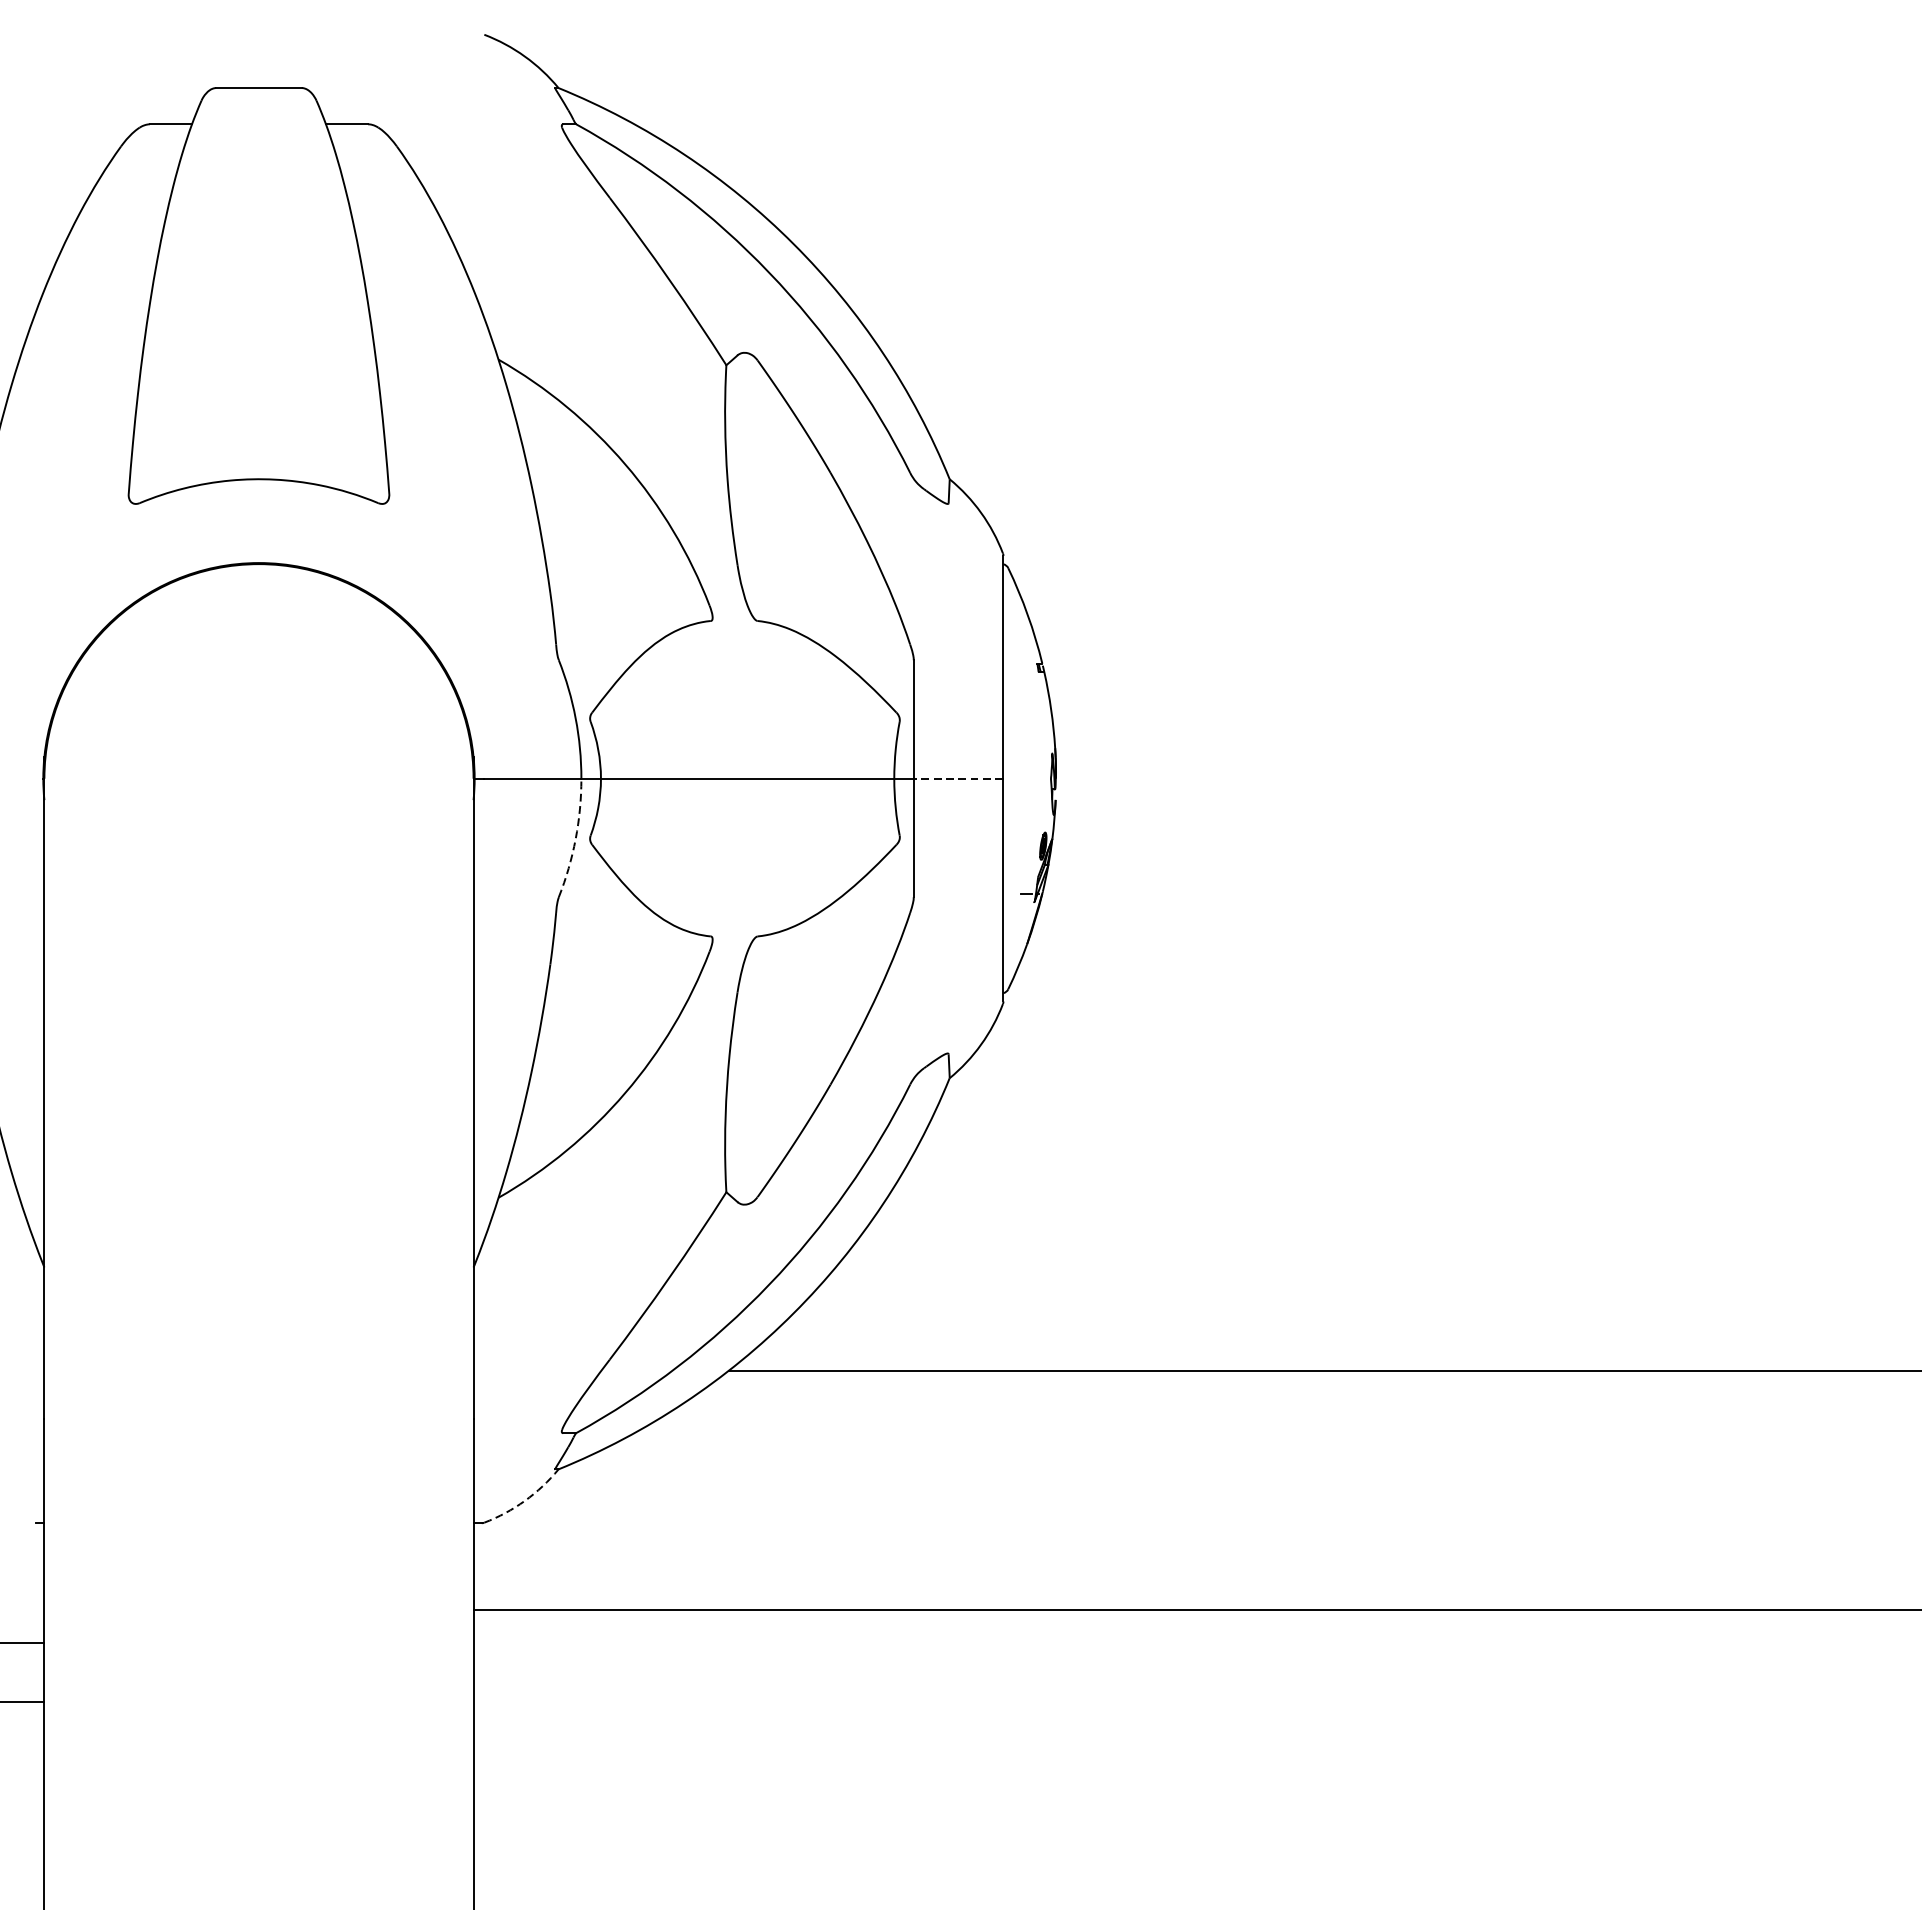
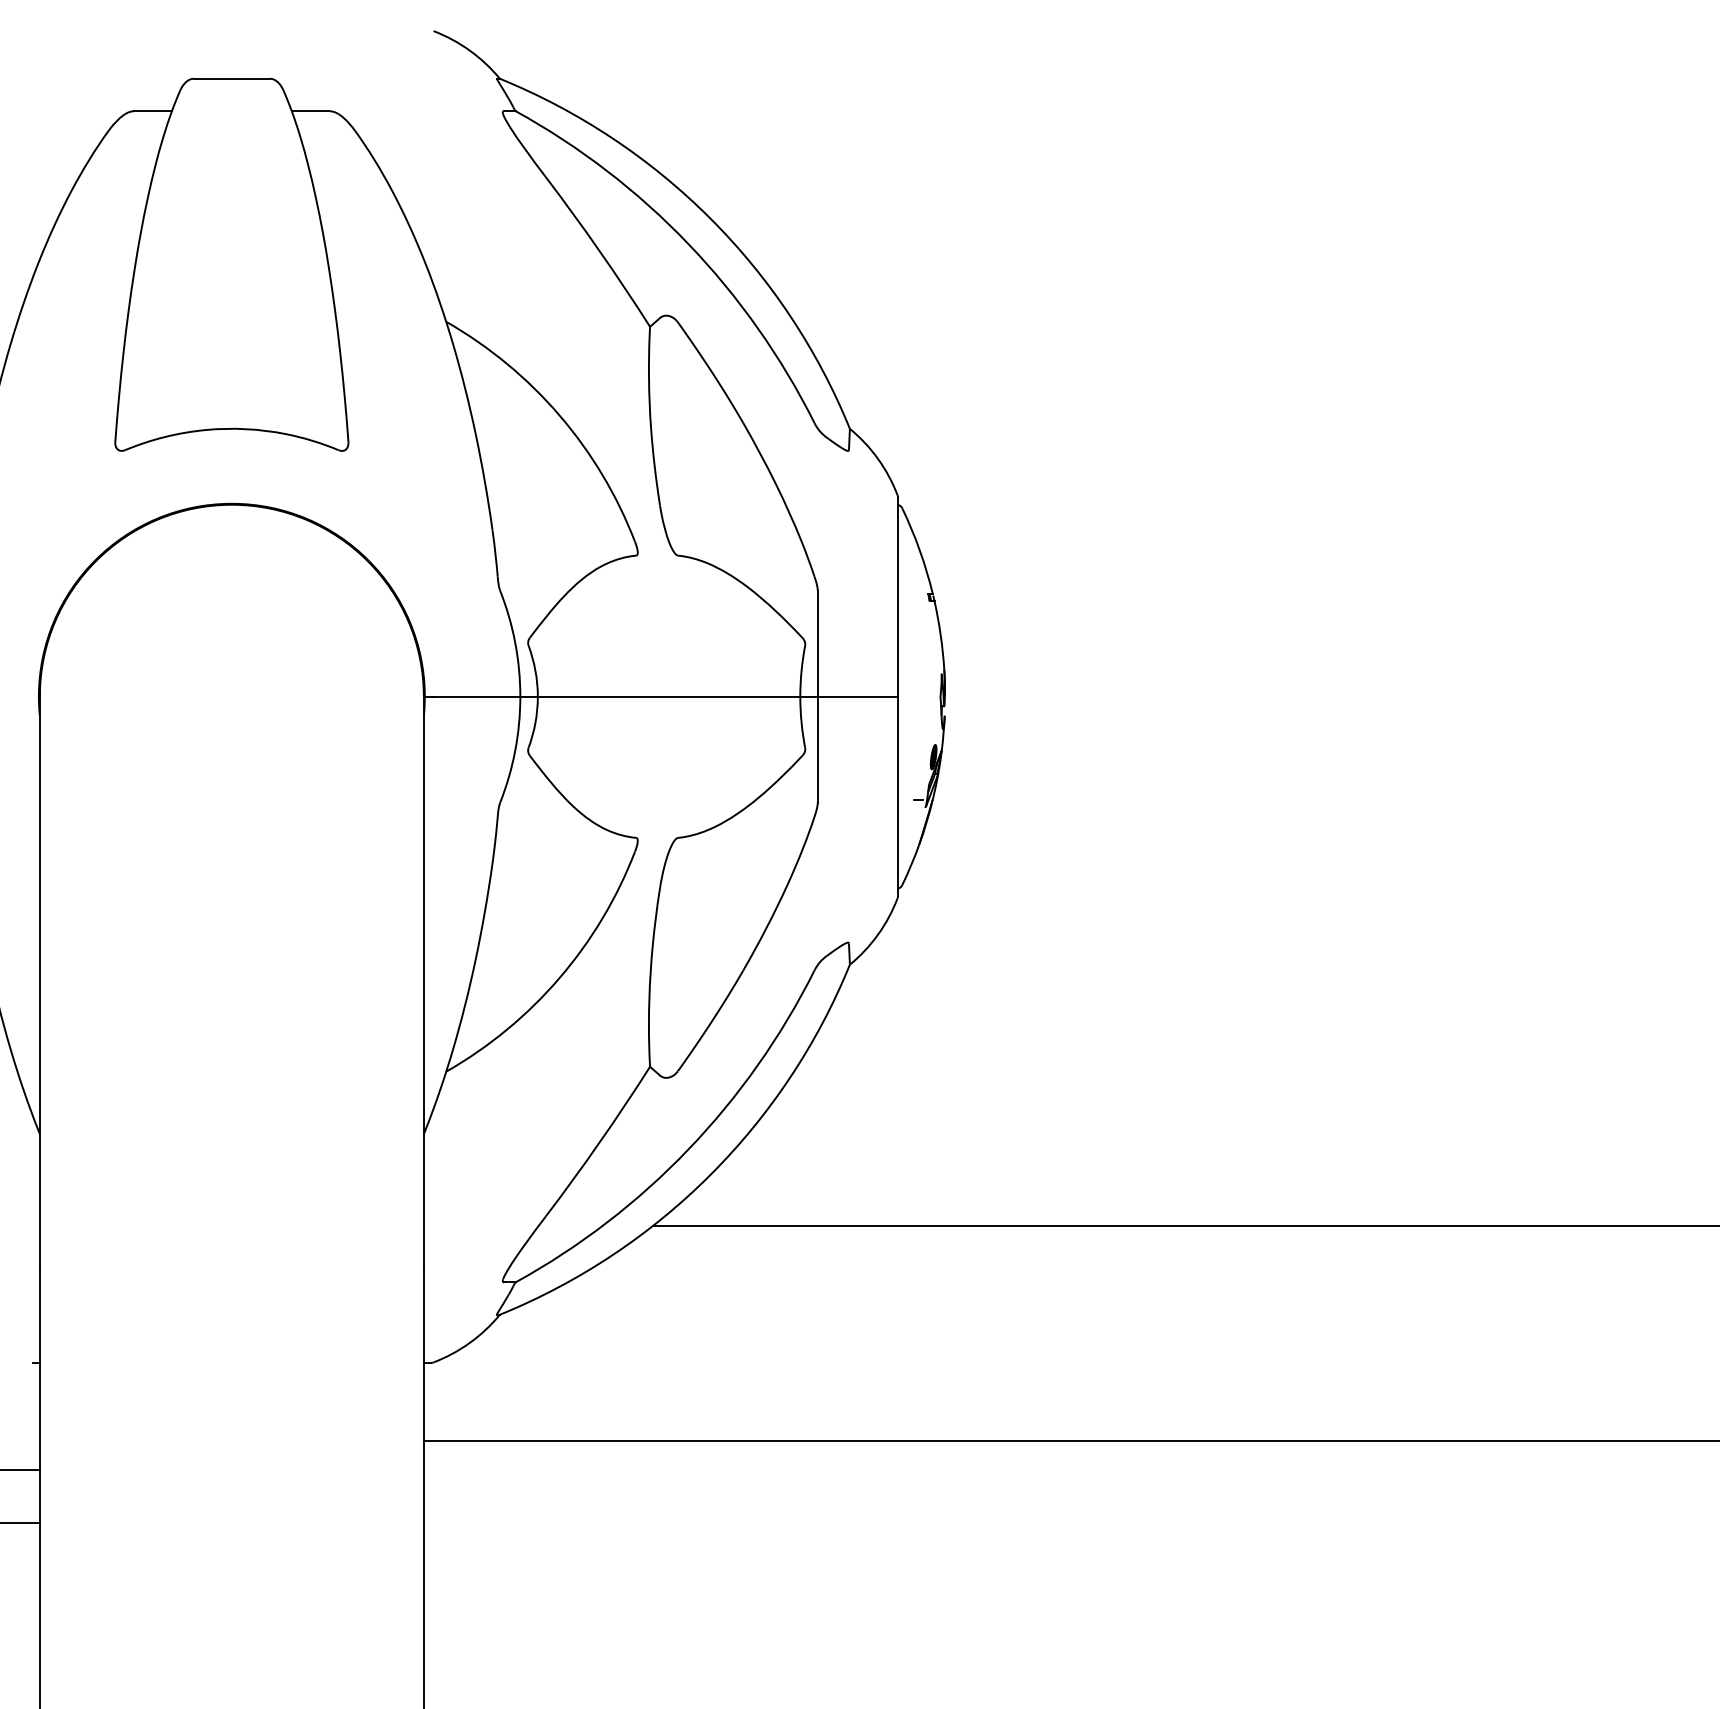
line: (958, 778) -> (857, 696), dashed -> solid
arc: (575, 838) -> (515, 750), dashed -> solid
arc: (524, 1500) -> (469, 1342), dashed -> solid

